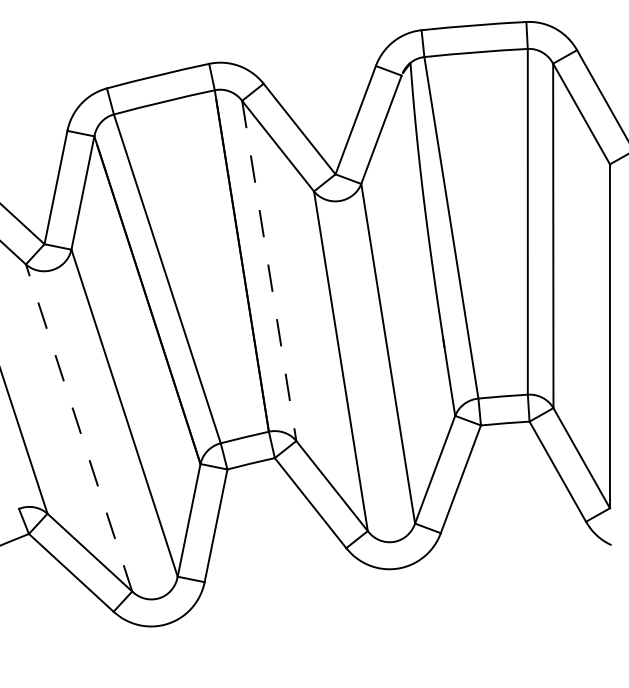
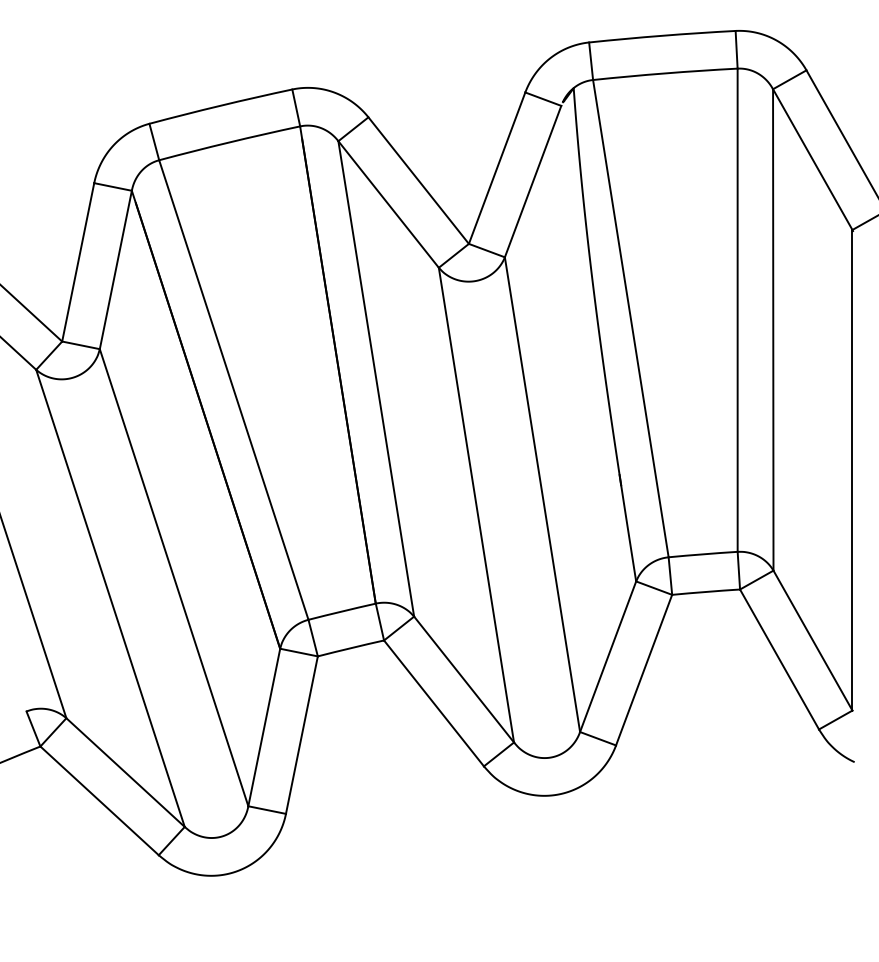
line: (269, 270) -> (376, 378), dashed -> solid
line: (79, 427) -> (110, 597), dashed -> solid

